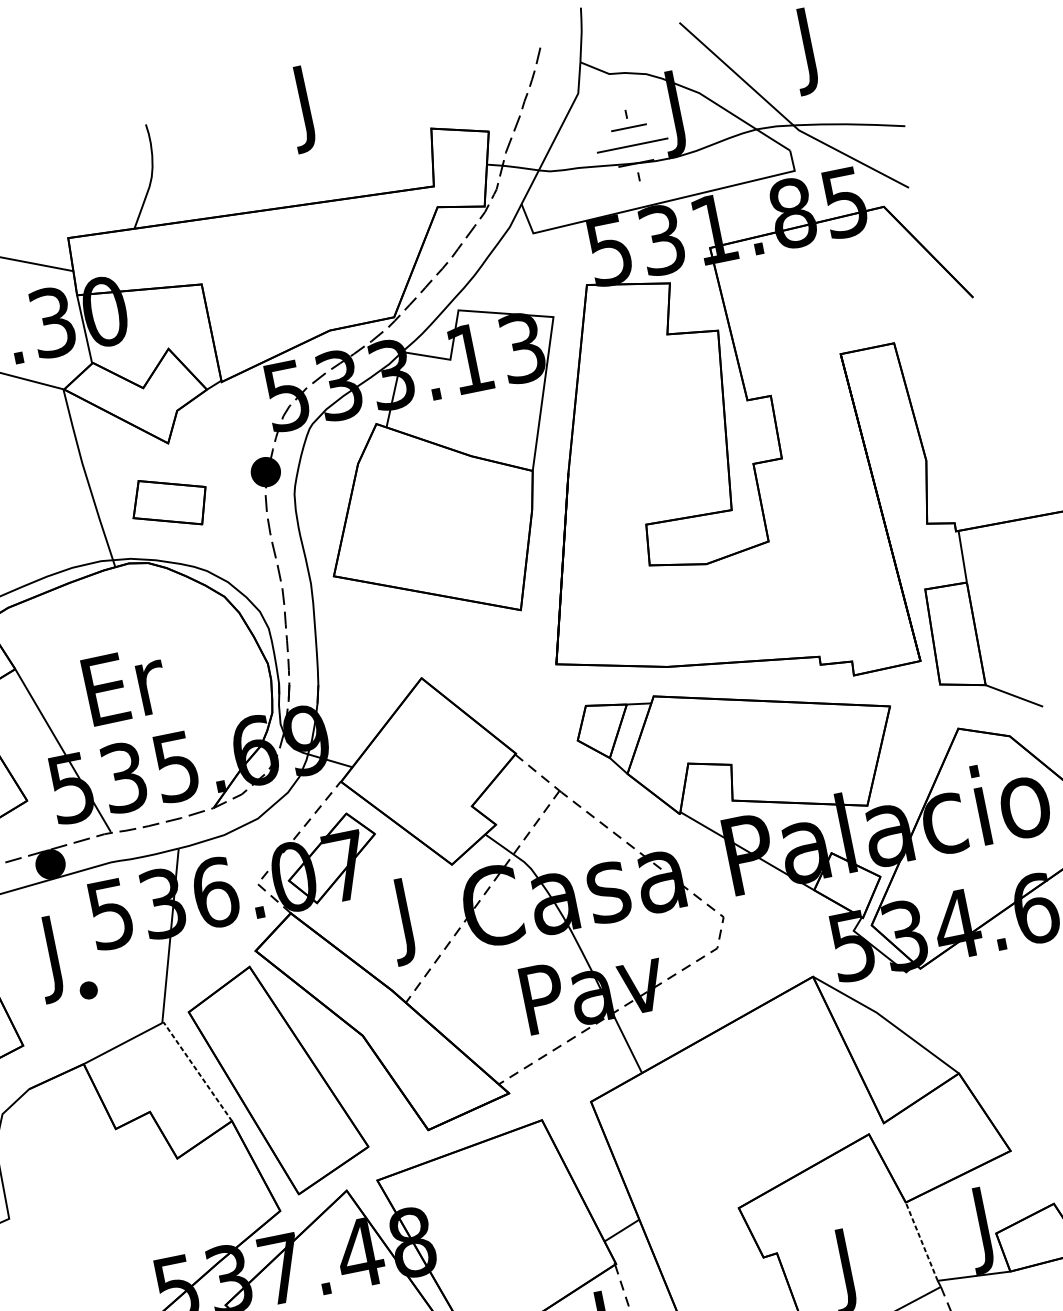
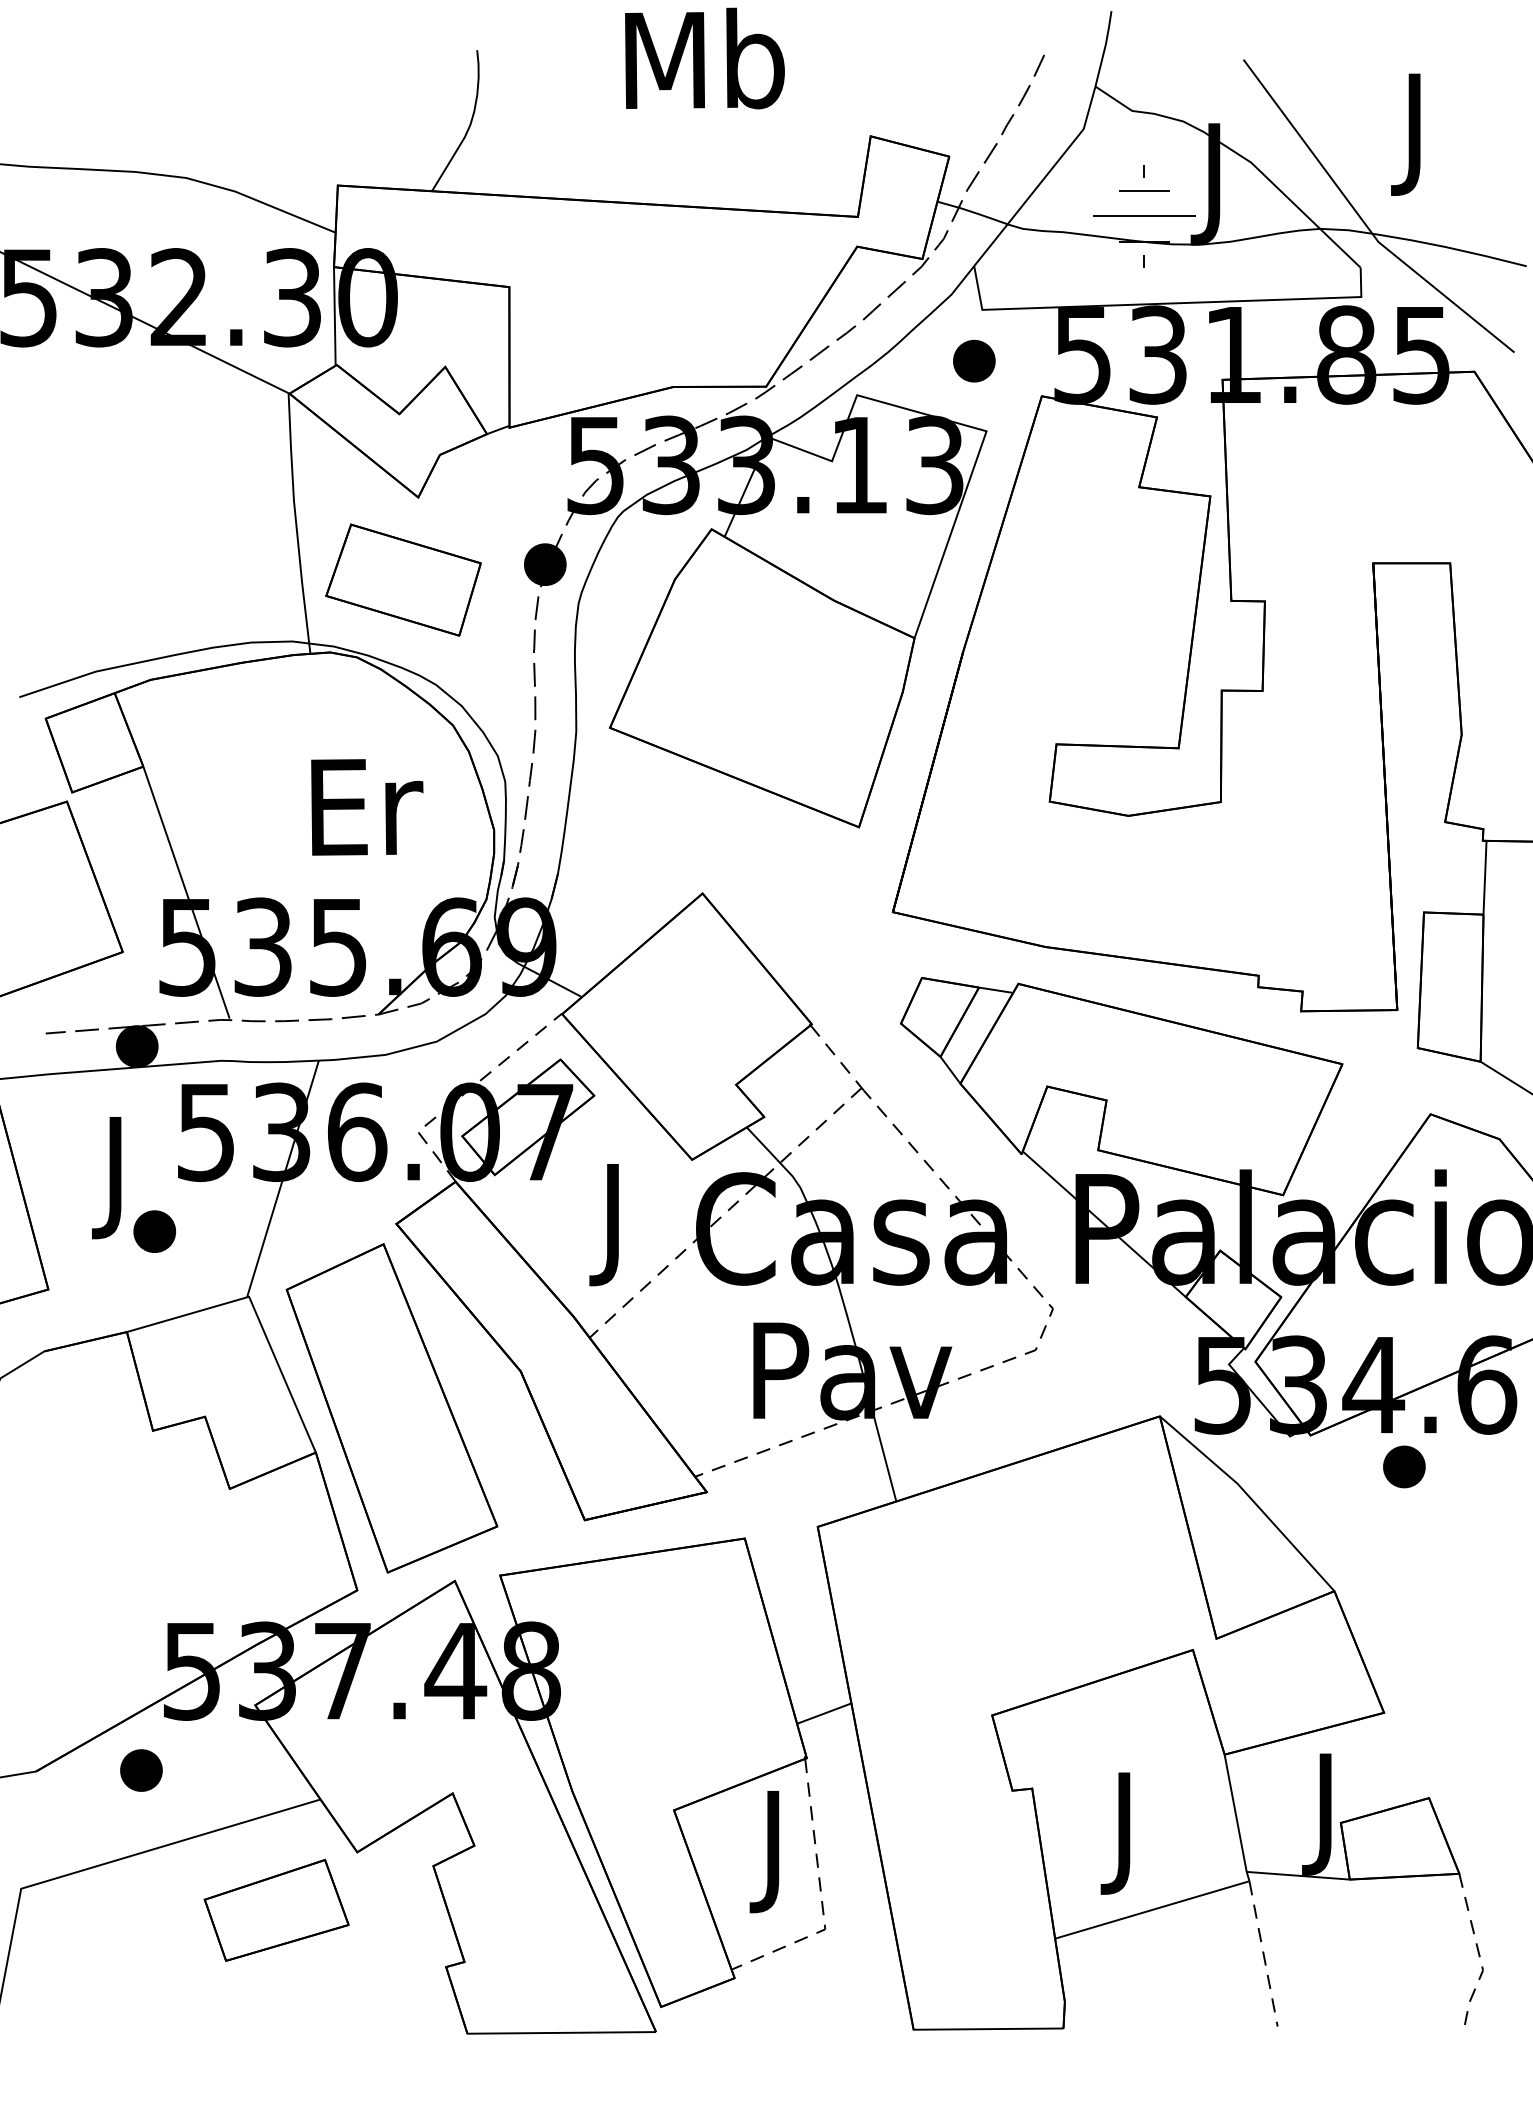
text: (306, 106) -> (704, 70), J -> Mb
part: (535, 269) -> (974, 360), added
part: (169, 502) -> (403, 579), size x1.43
text: (125, 685) -> (367, 807), moved
part: (990, 976) -> (1404, 1466), added
part: (88, 990) -> (154, 1231), size x1.67
line: (196, 1070) -> (281, 1372), dashed -> solid
line: (921, 1241) -> (1235, 1813), dashed -> solid

